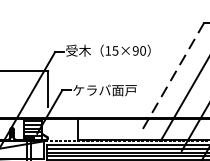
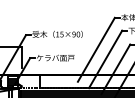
line: (173, 75) -> (96, 49), dashed -> solid

